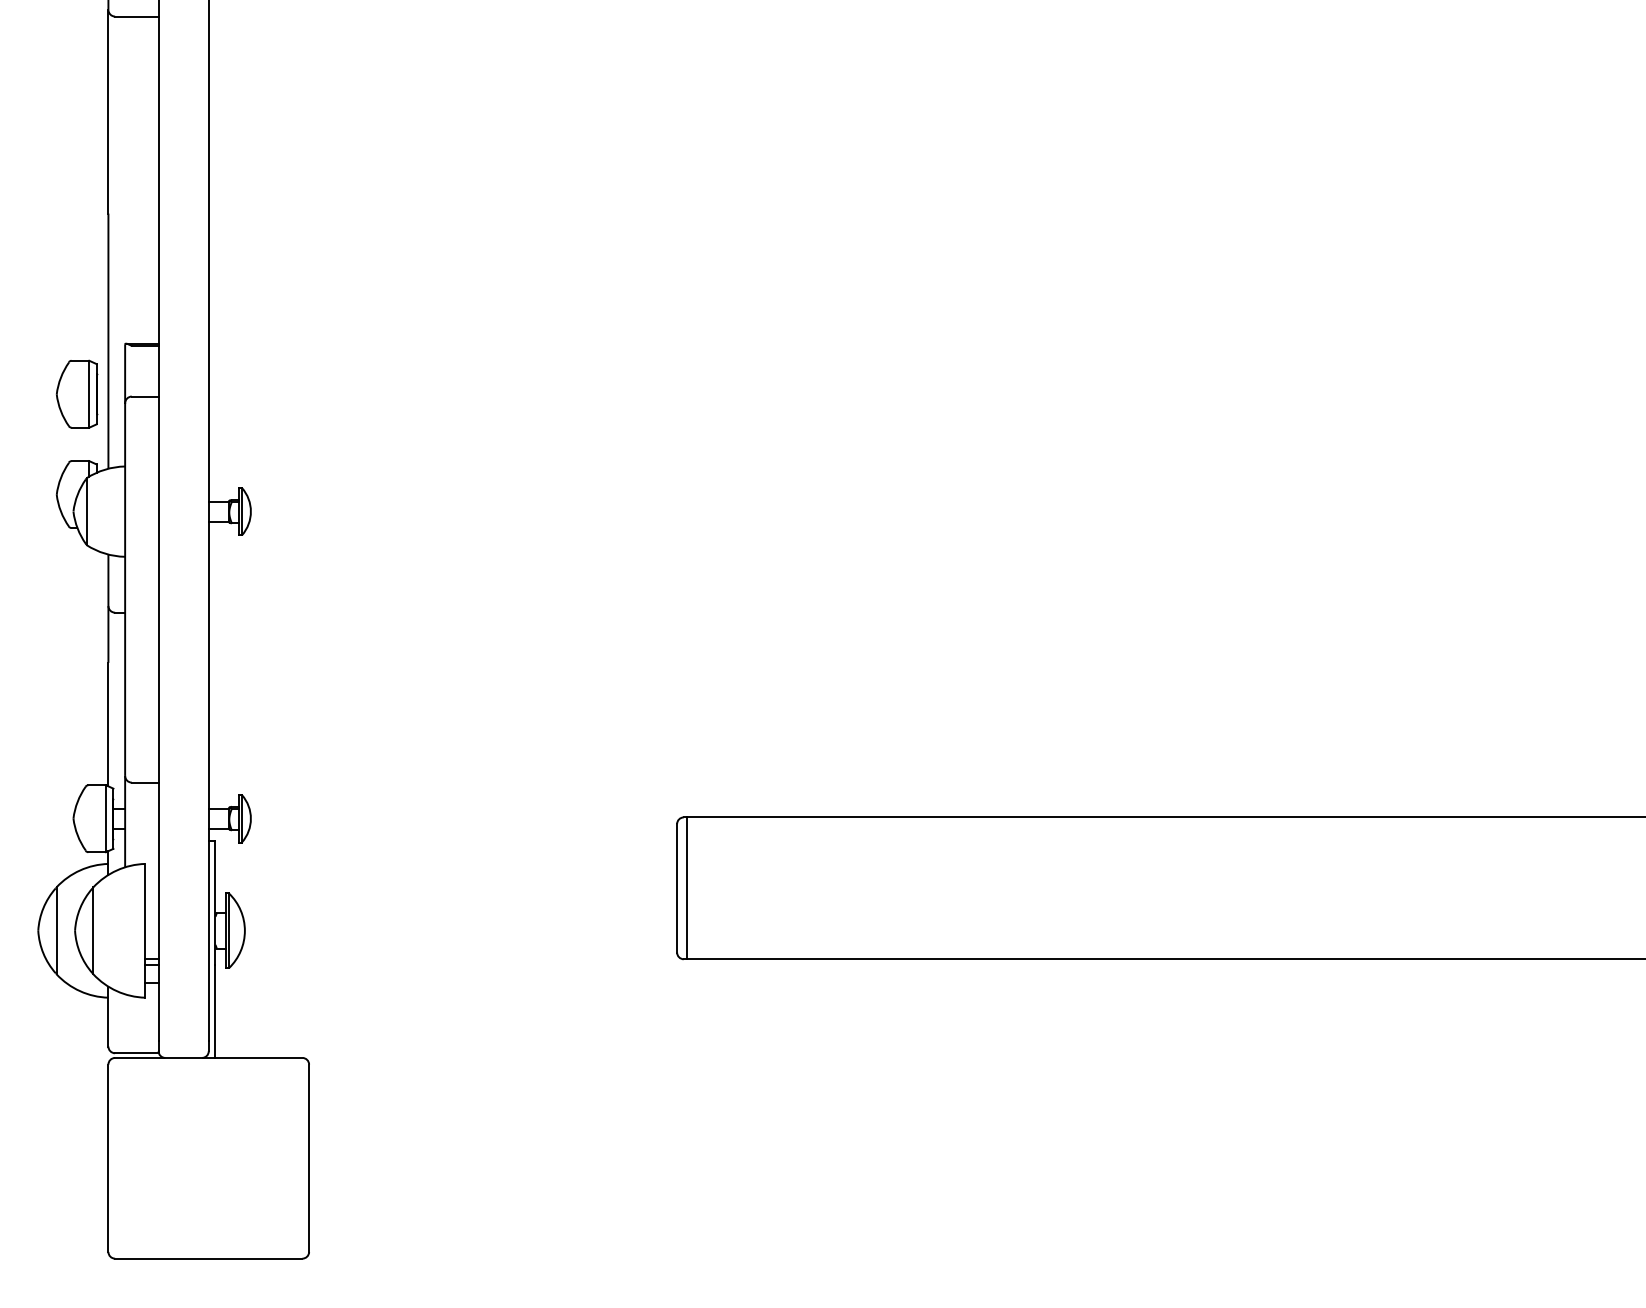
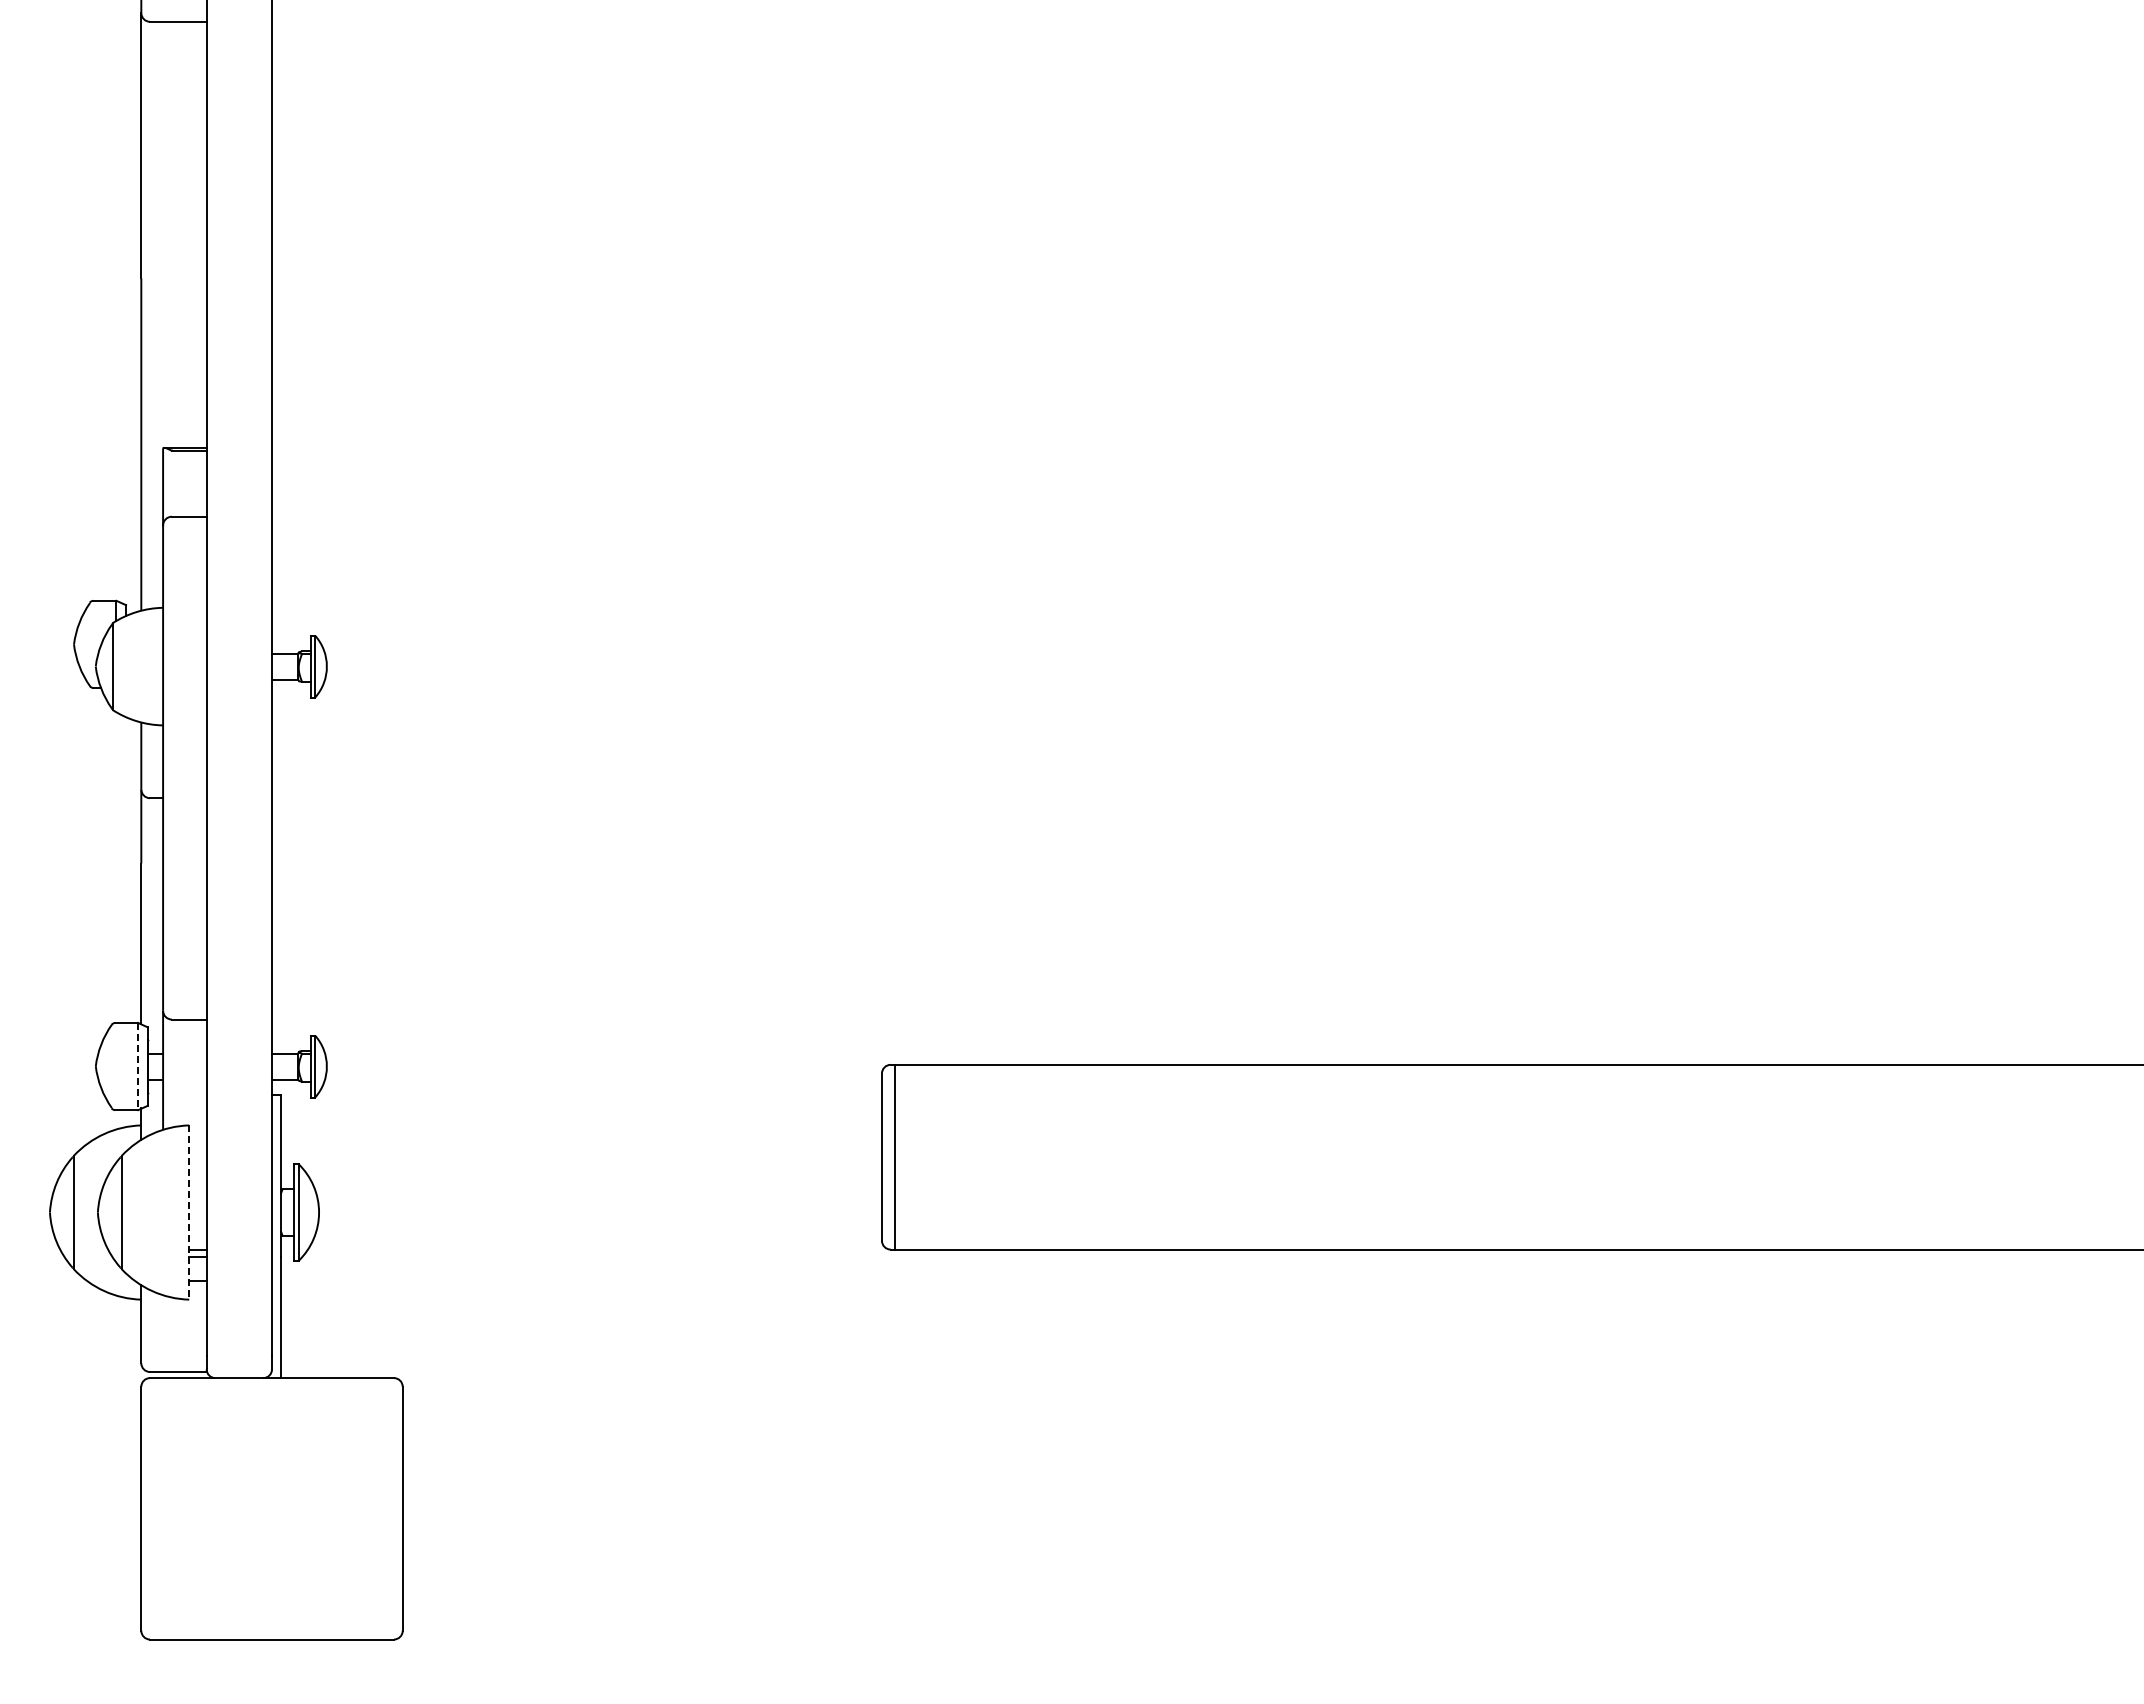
part: (77, 394) -> (100, 513), removed
line: (106, 818) -> (138, 1066), solid -> dashed
line: (145, 931) -> (189, 1213), solid -> dashed

